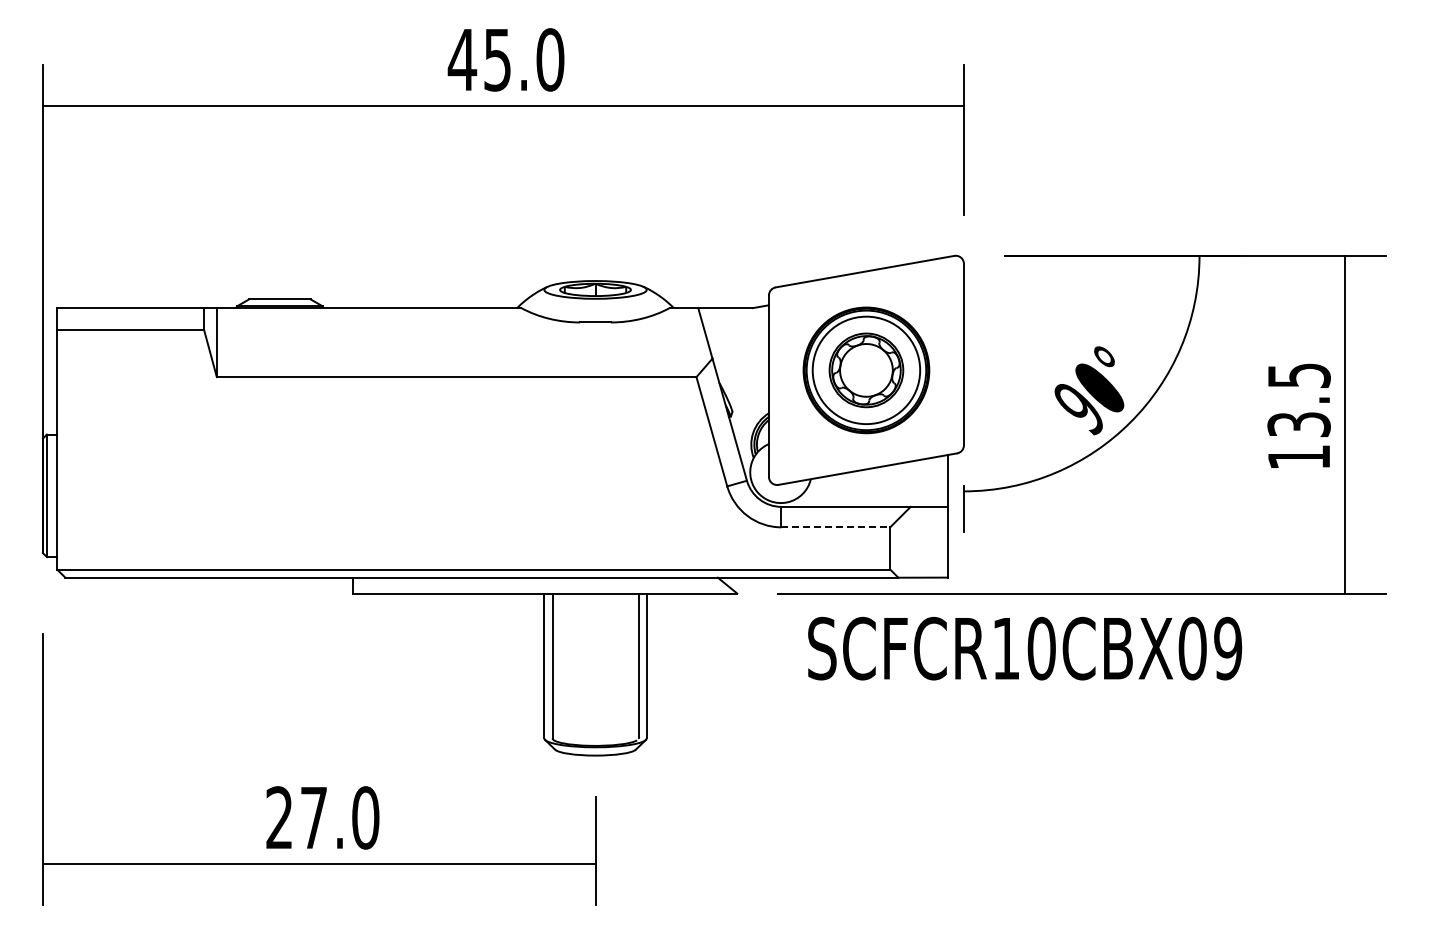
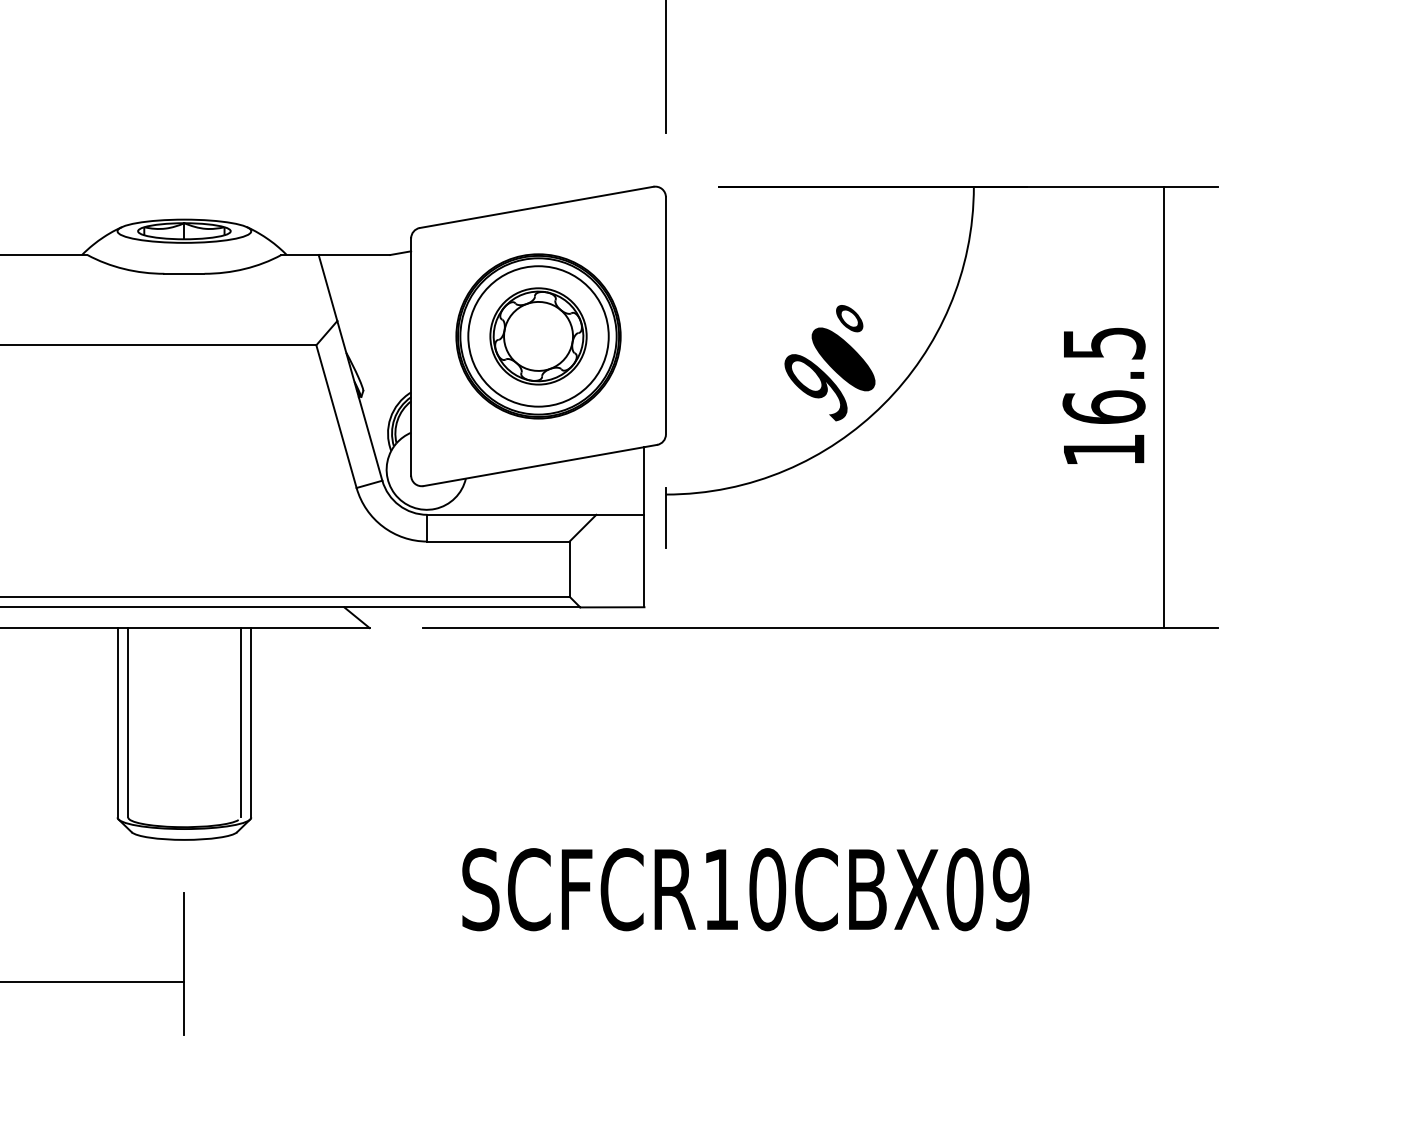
text: (1298, 424) -> (1103, 407), 13.5 -> 16.5
line: (836, 527) -> (499, 541), dashed -> solid
text: (1025, 648) -> (746, 889), moved

